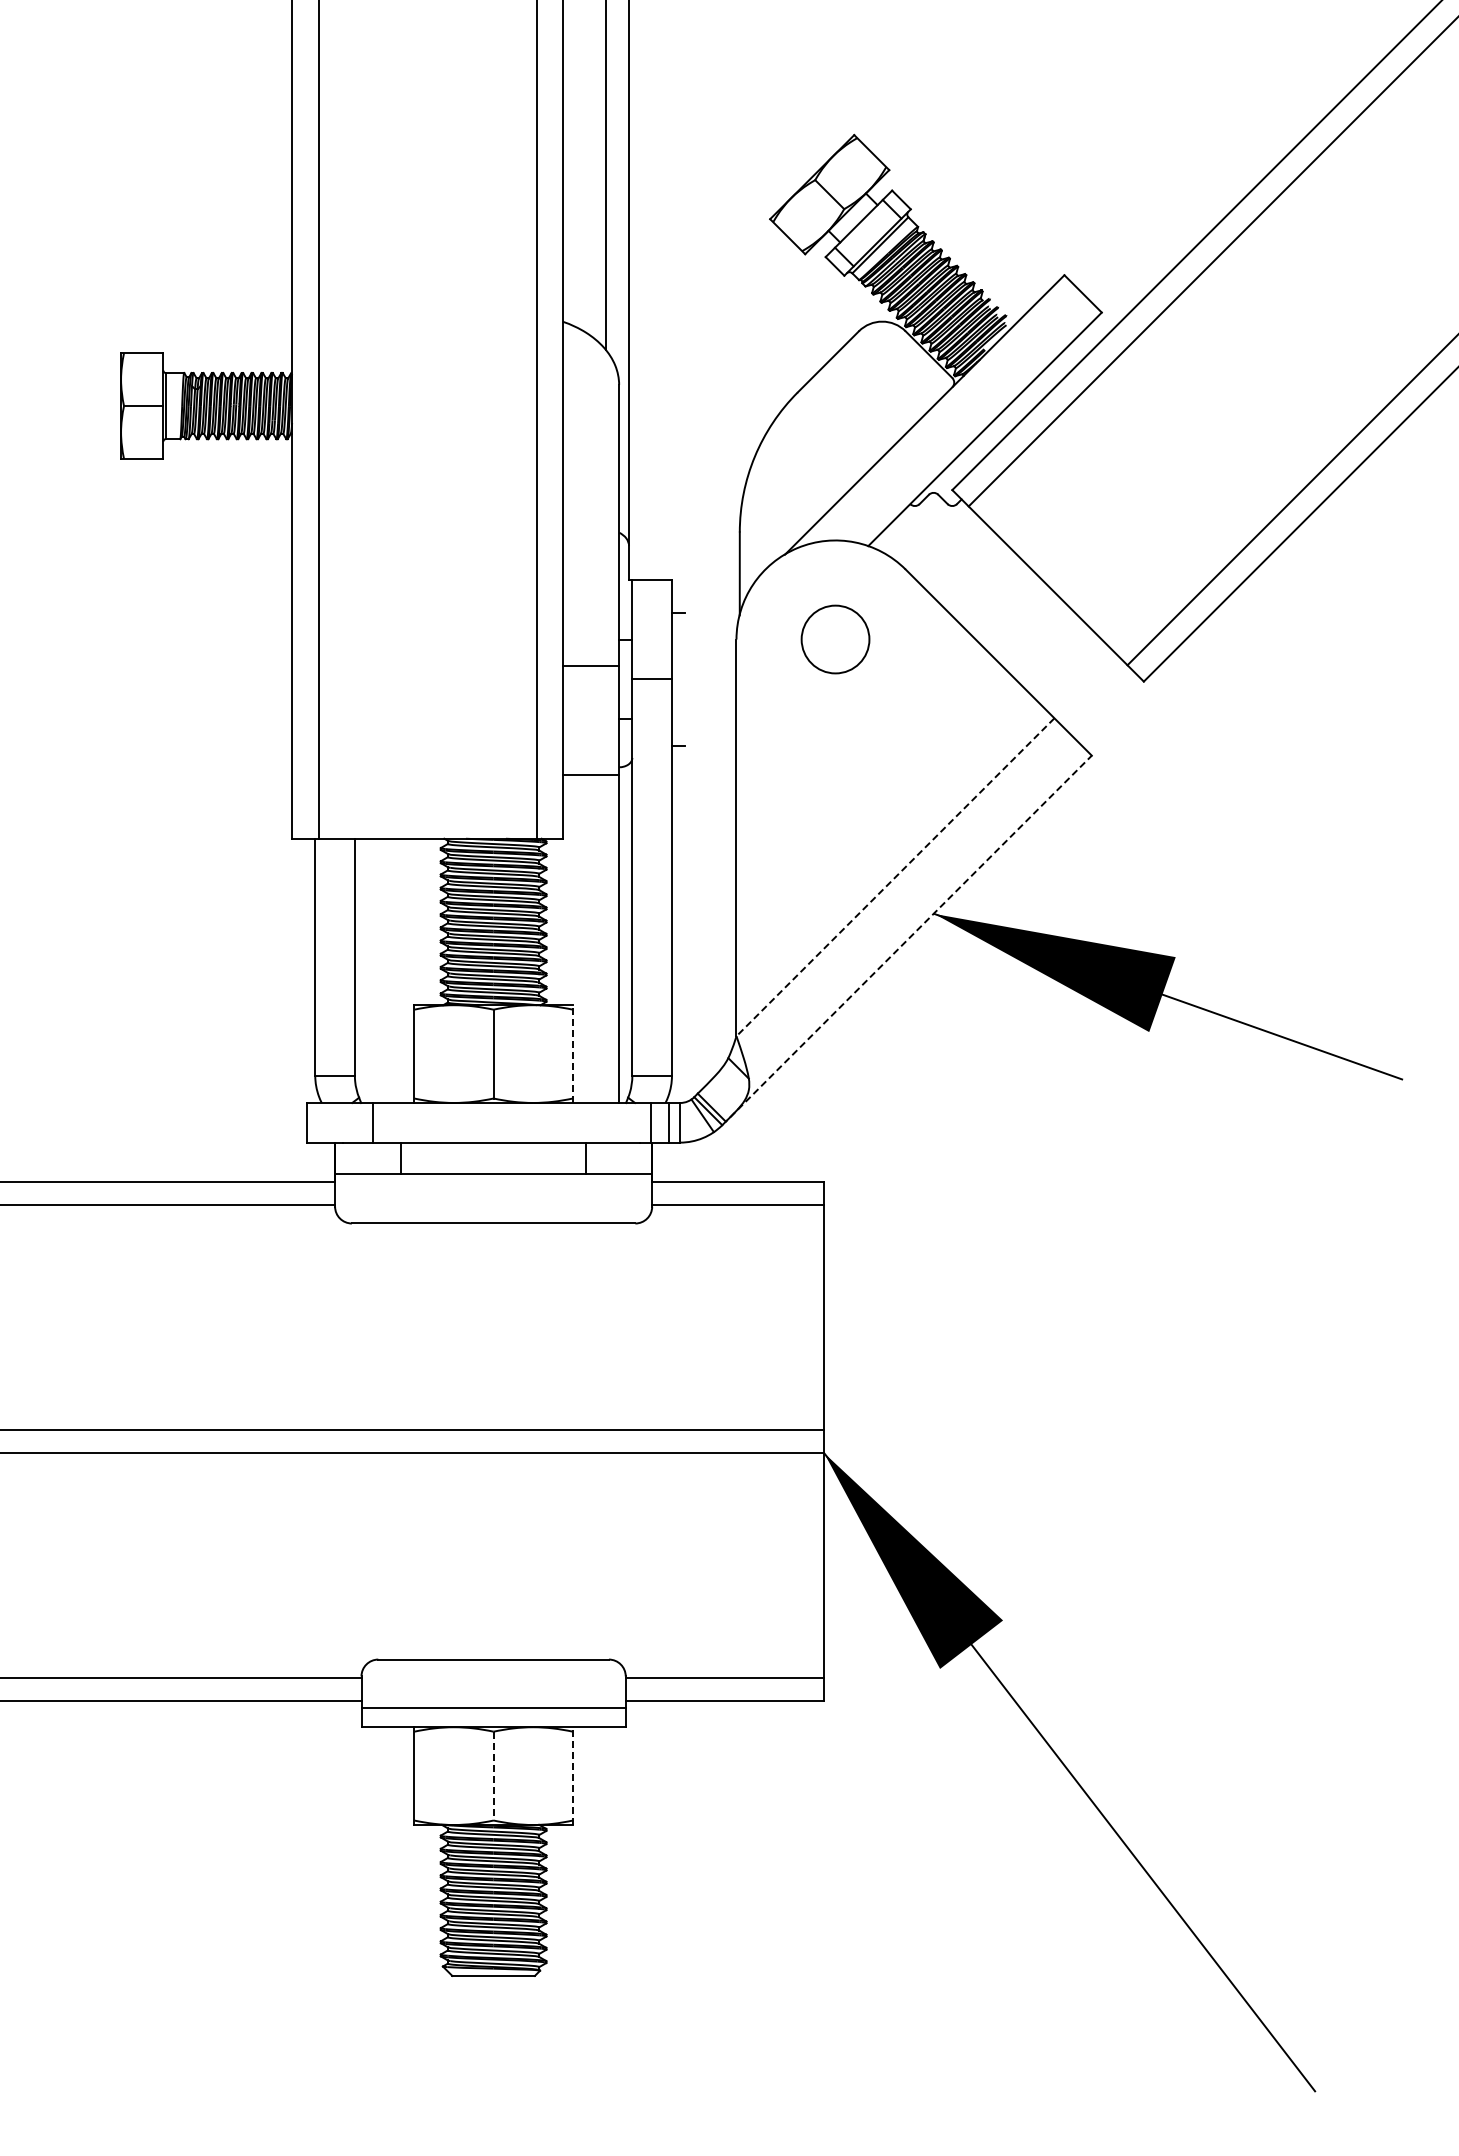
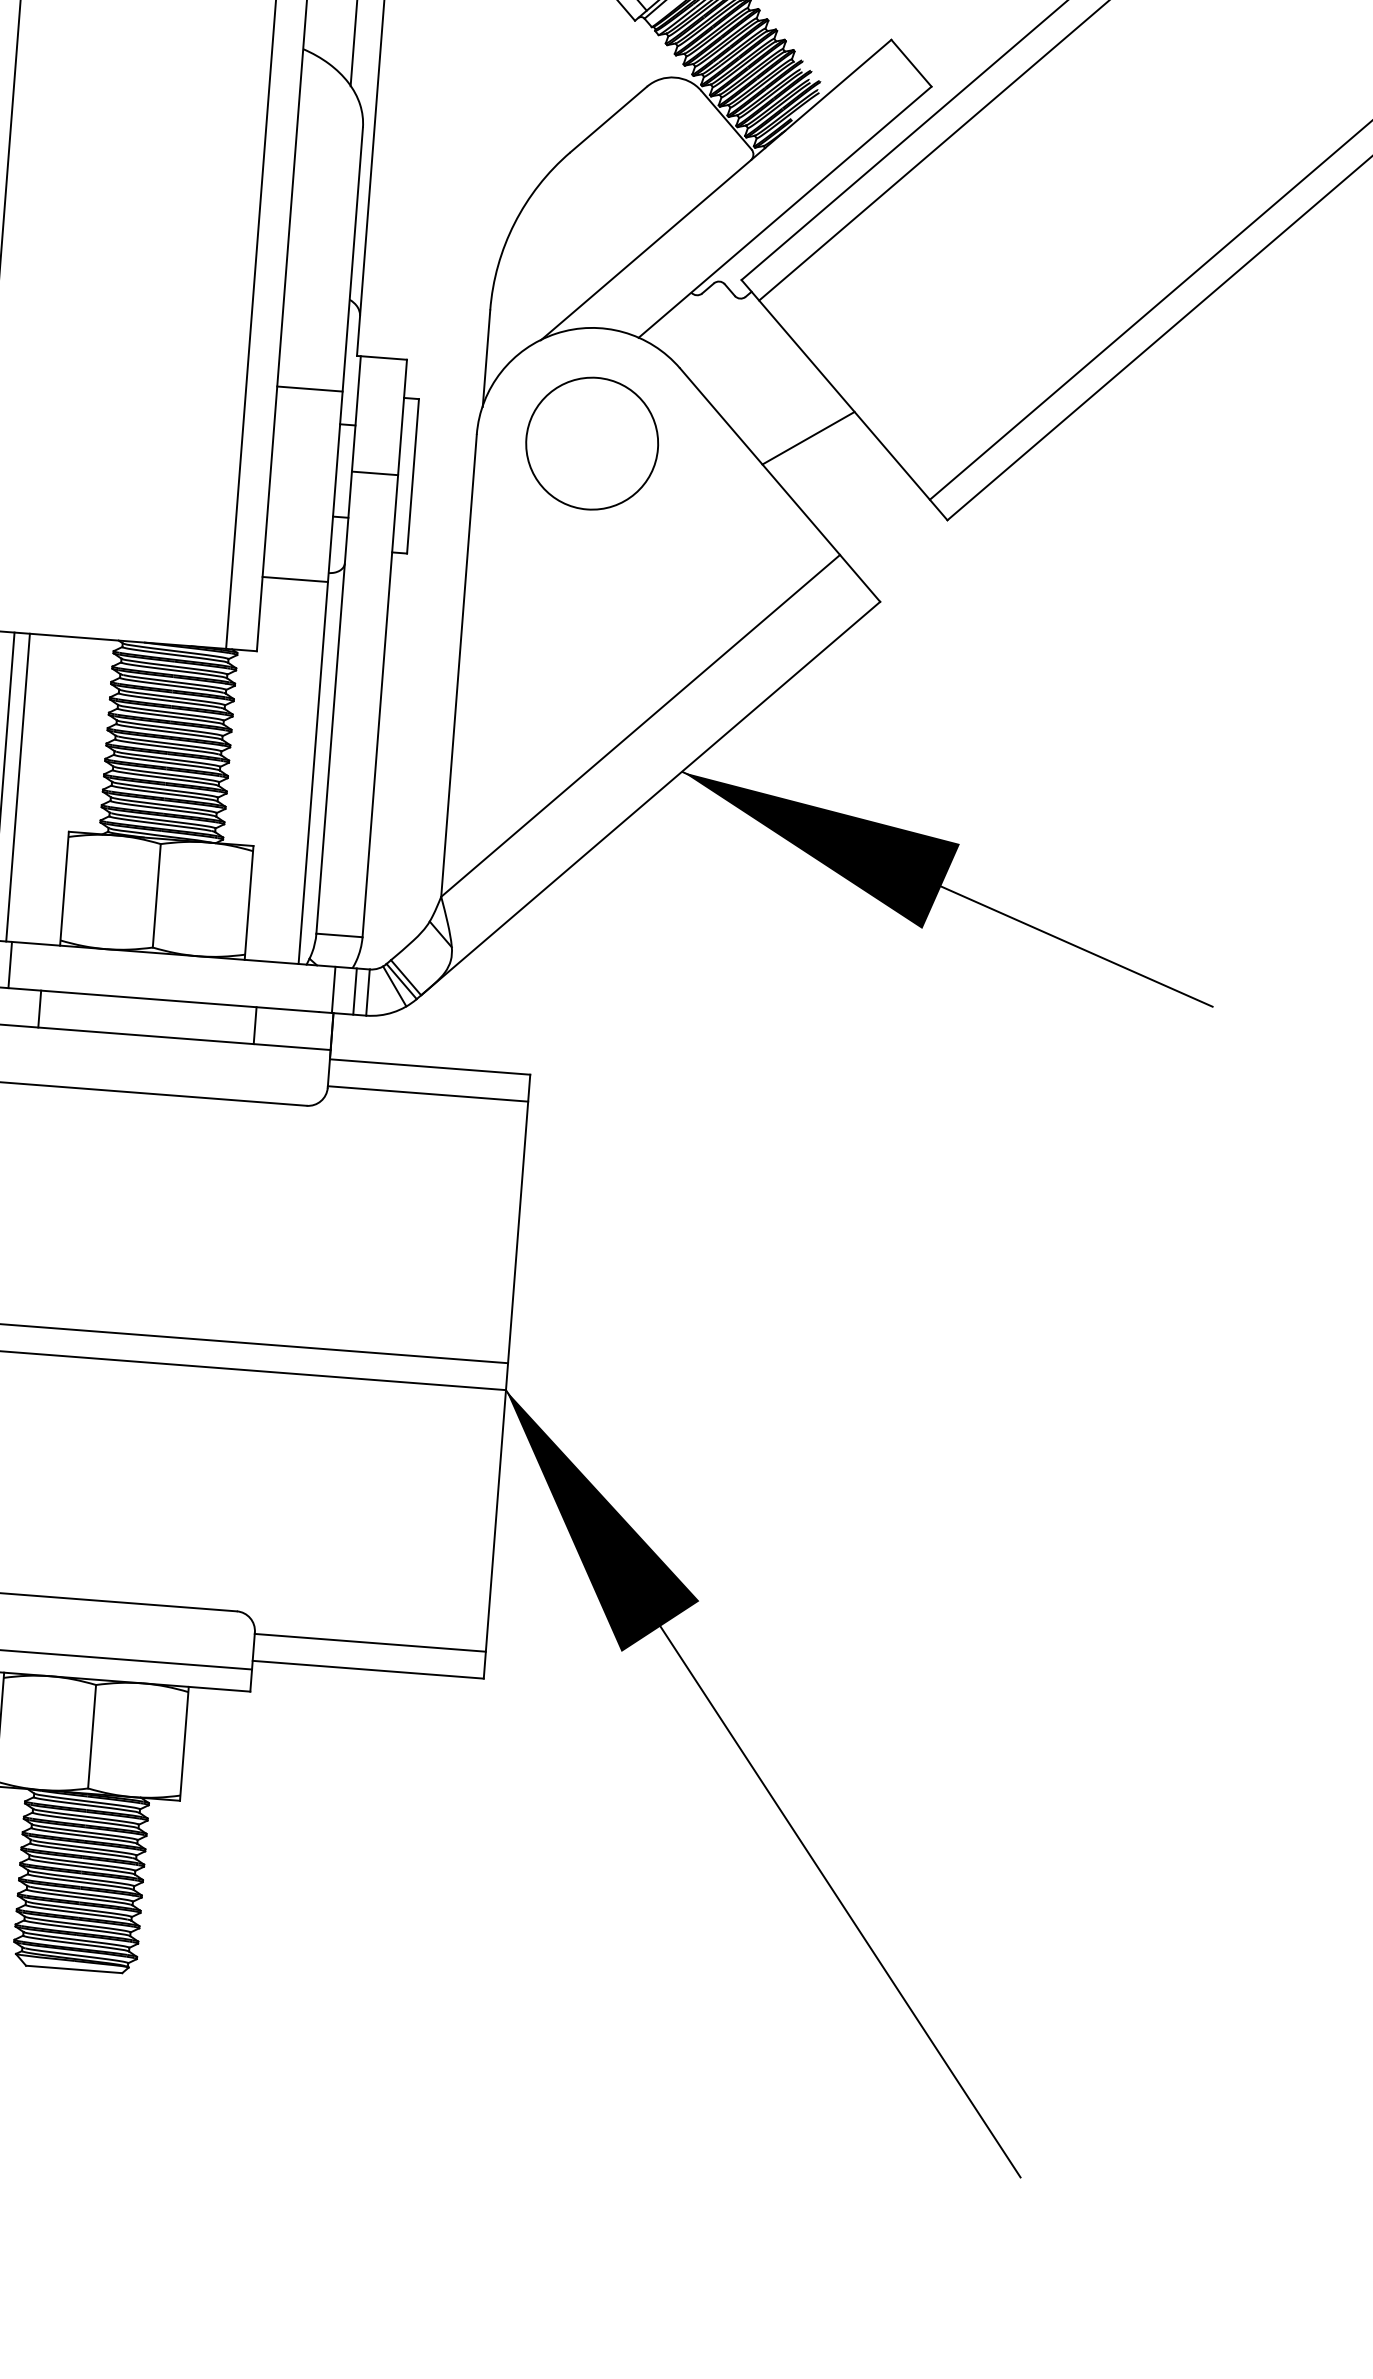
line: (1019, 620) -> (808, 437), added
circle: (835, 639) -> (592, 443), size x1.67
line: (591, 666) -> (310, 389), moved
line: (684, 678) -> (412, 475), added
line: (895, 877) -> (640, 726), dashed -> solid
line: (907, 940) -> (648, 800), dashed -> solid
line: (368, 970) -> (18, 787), added
line: (572, 1054) -> (248, 903), dashed -> solid
line: (493, 1776) -> (91, 1737), dashed -> solid
line: (572, 1776) -> (183, 1744), dashed -> solid

